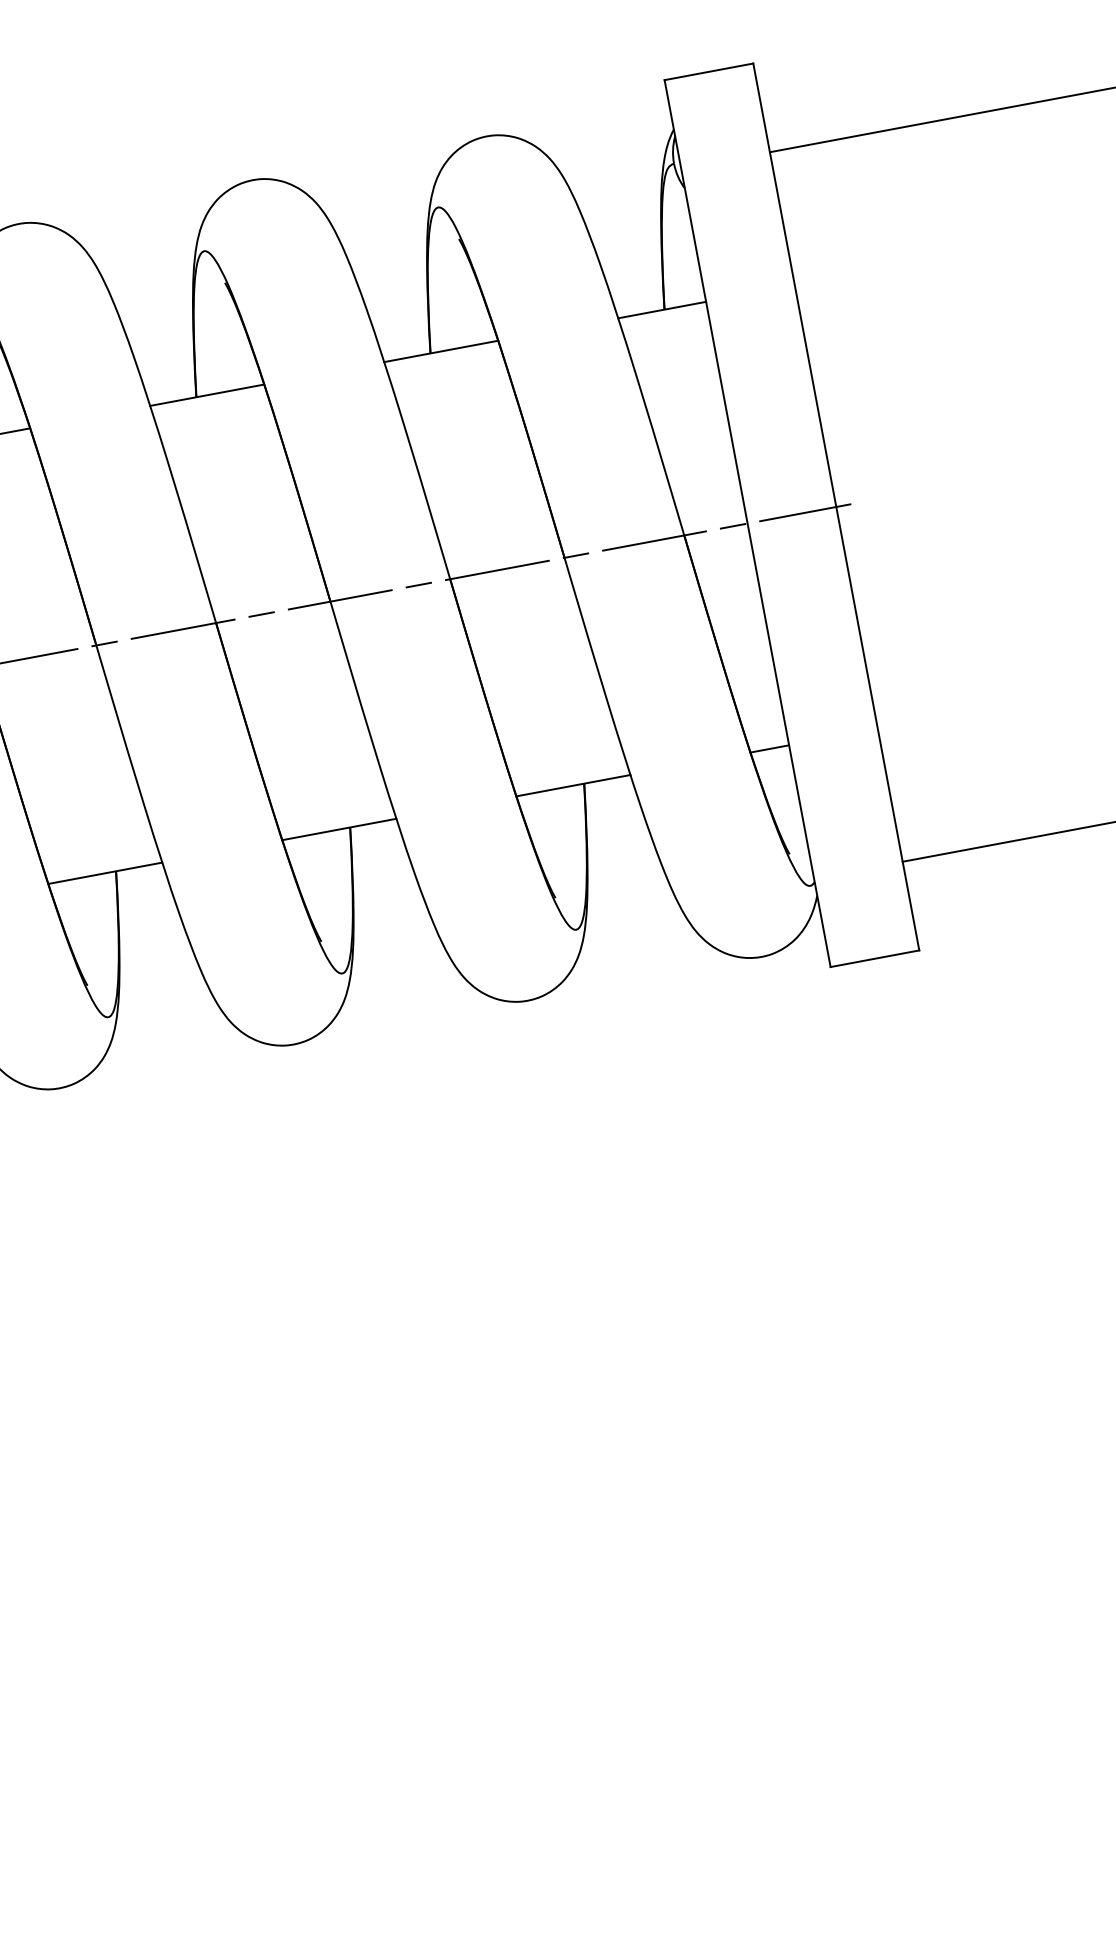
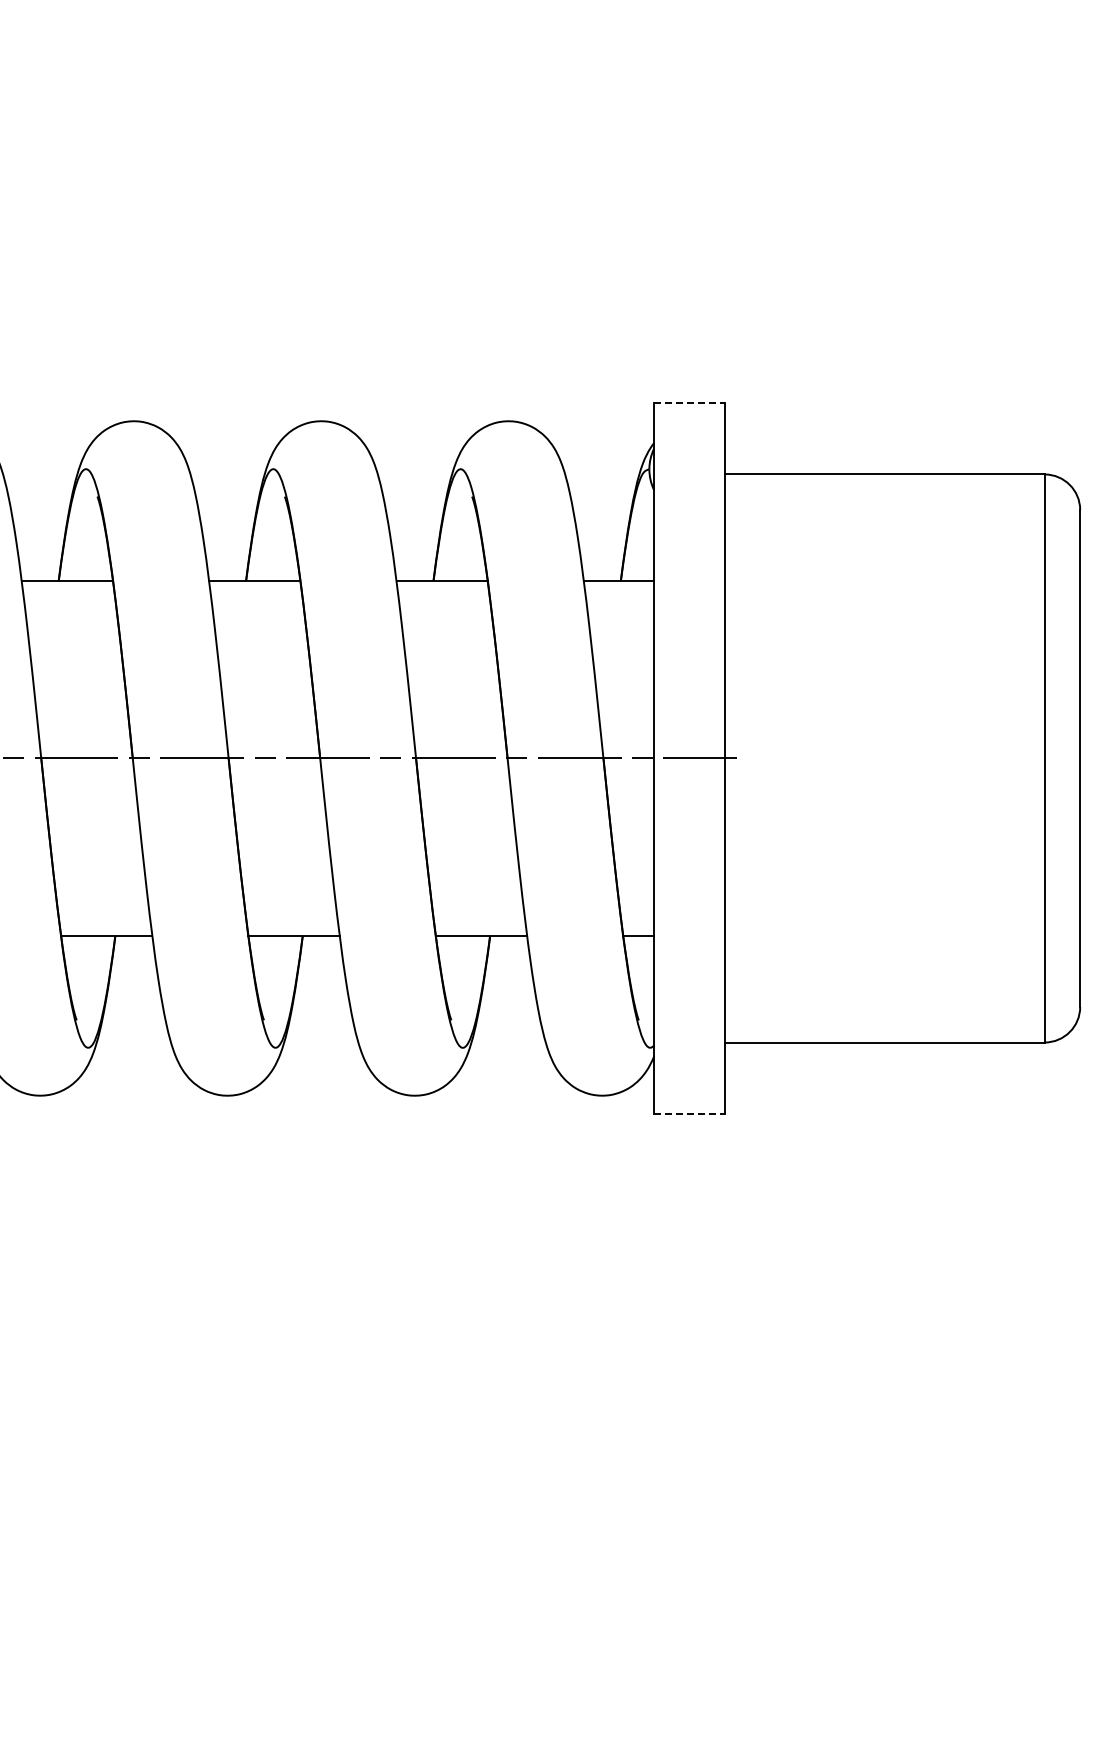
line: (708, 71) -> (689, 403), solid -> dashed
line: (874, 958) -> (689, 1113), solid -> dashed

